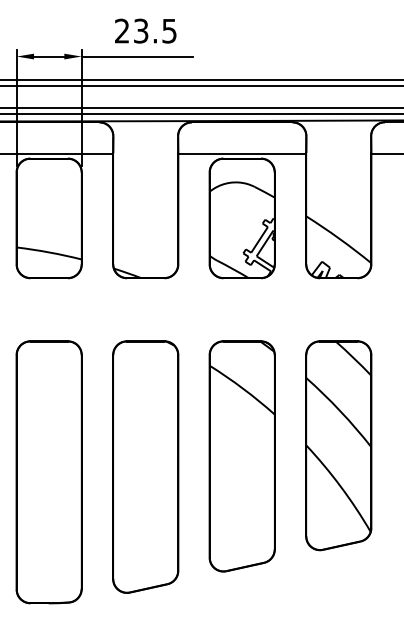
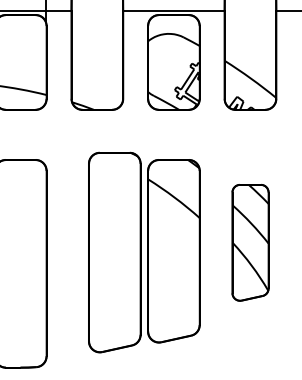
part: (338, 445) -> (250, 242), size x0.7
part: (145, 466) -> (114, 252), moved

